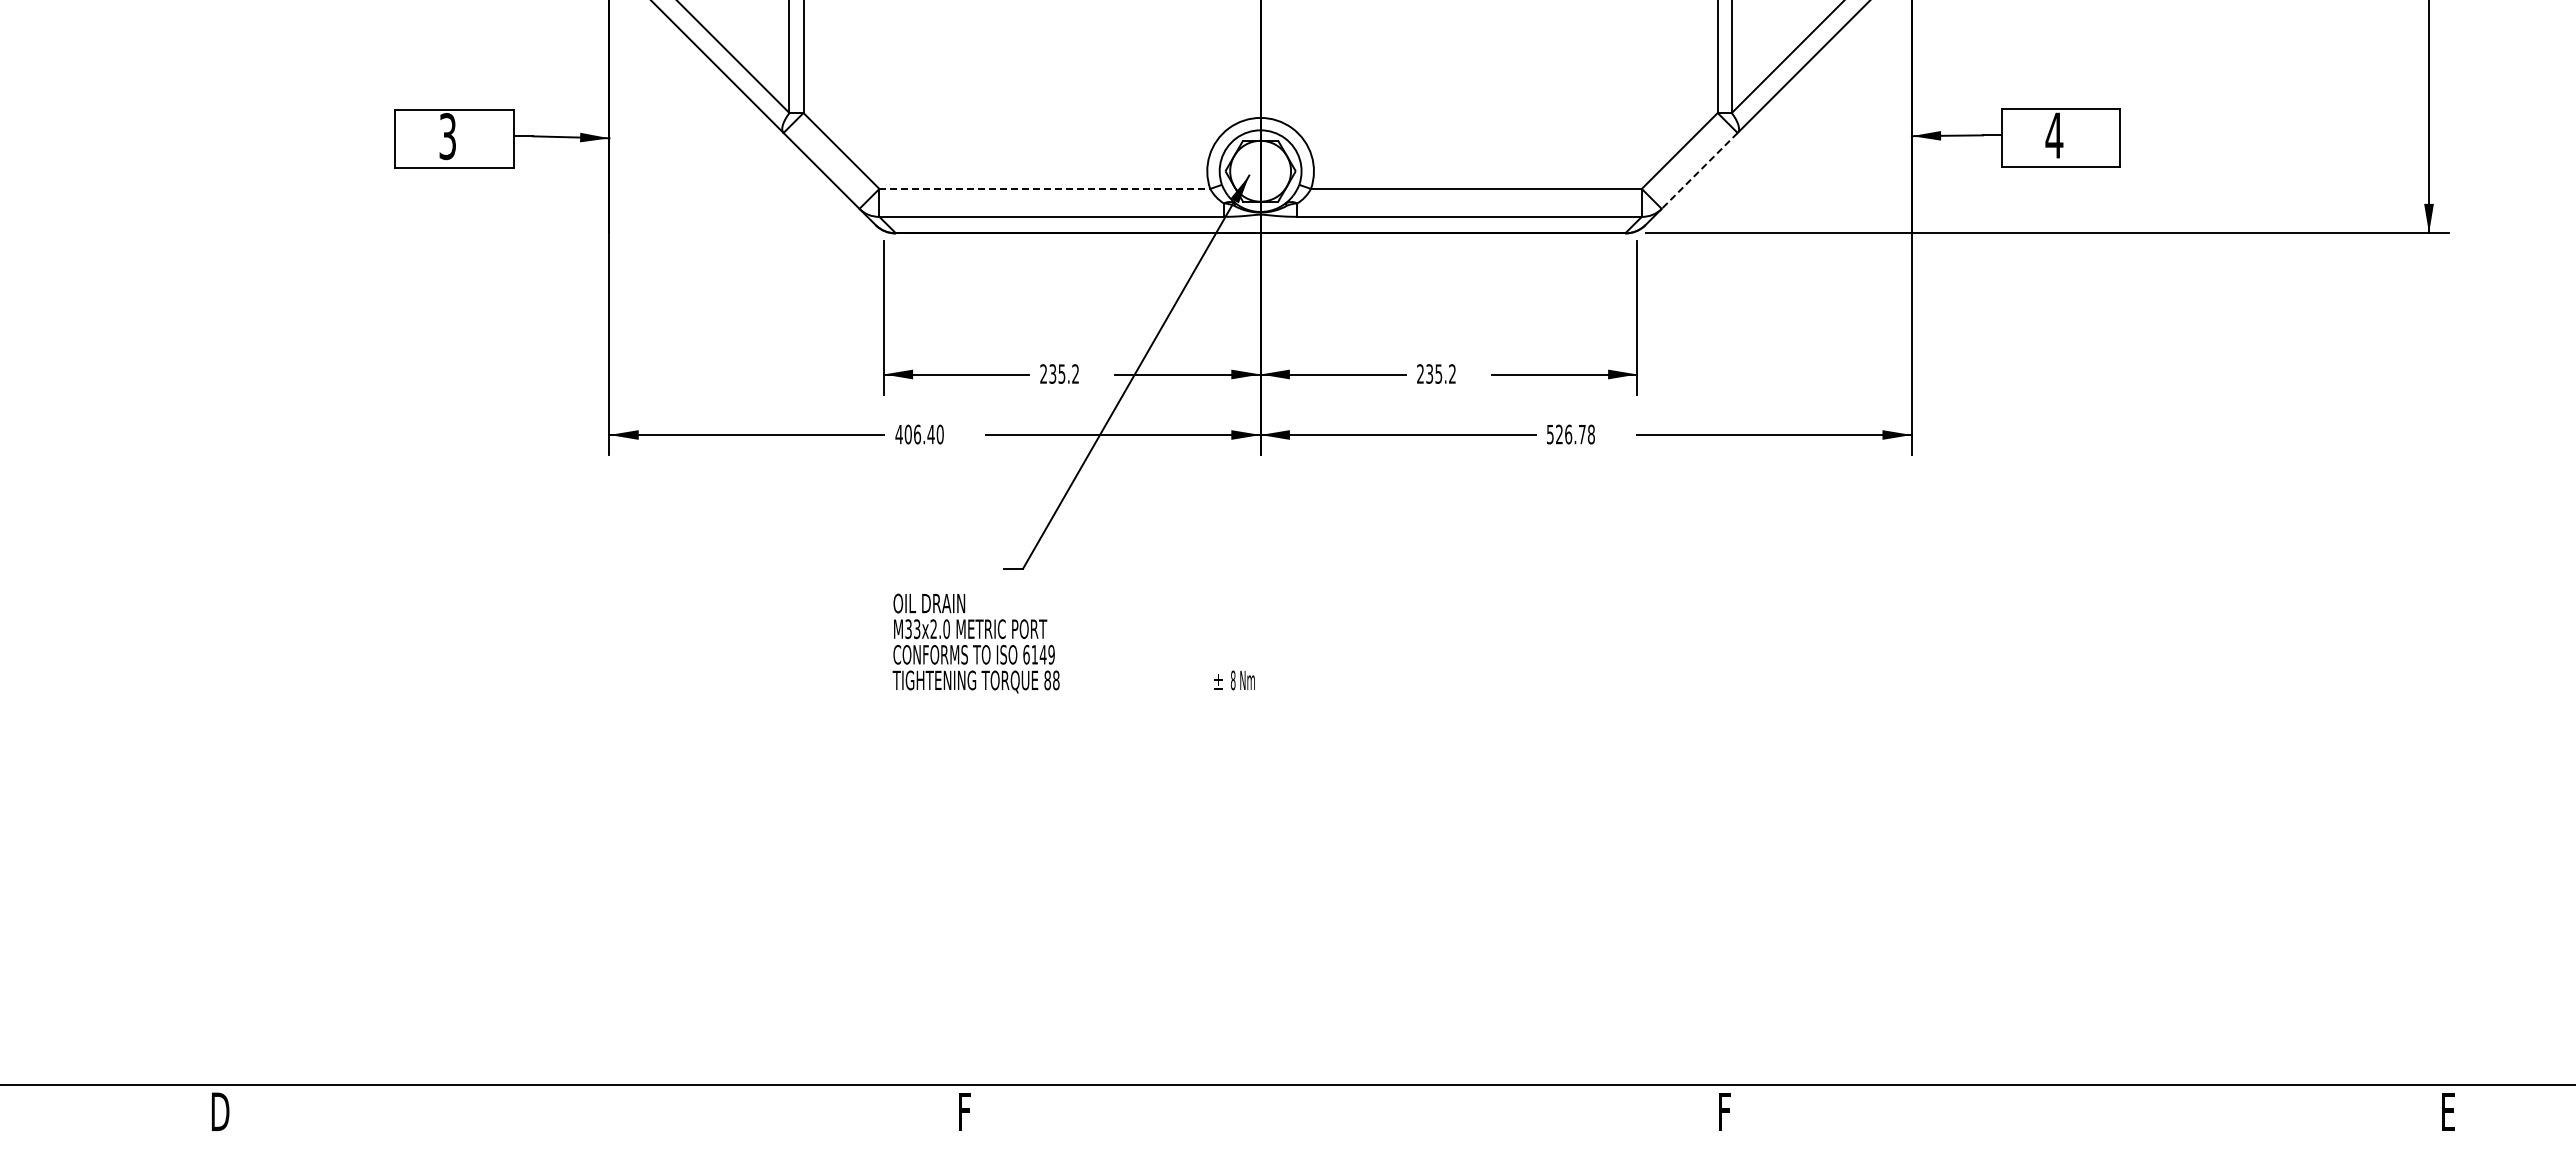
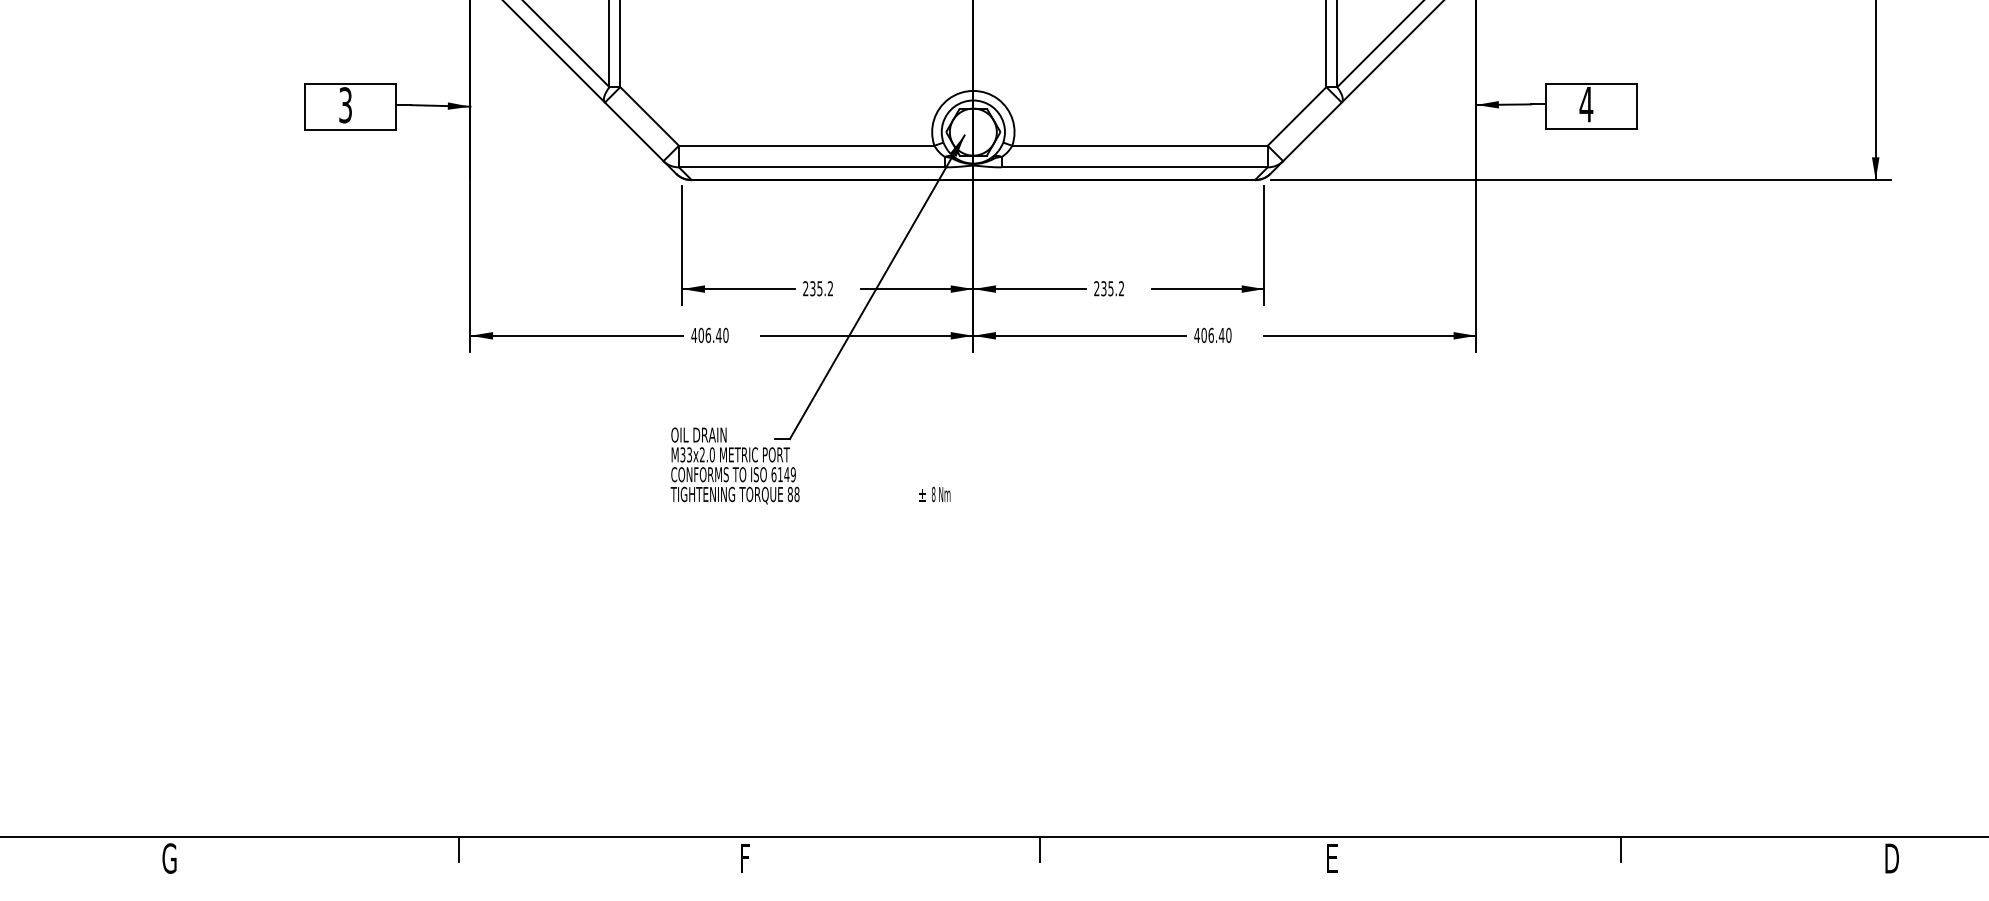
line: (1699, 170) -> (1312, 131), dashed -> solid
line: (1045, 188) -> (807, 145), dashed -> solid
text: (1570, 434) -> (1212, 335), 526.78 -> 406.40
text: (1073, 643) -> (810, 465), moved
line: (595, 1100) -> (459, 849), added
line: (1346, 1100) -> (1039, 849), added
line: (2098, 1100) -> (1620, 849), added
text: (219, 1111) -> (169, 858), D -> G
text: (1726, 1111) -> (1333, 858), F -> E
text: (2450, 1111) -> (1892, 858), E -> D

